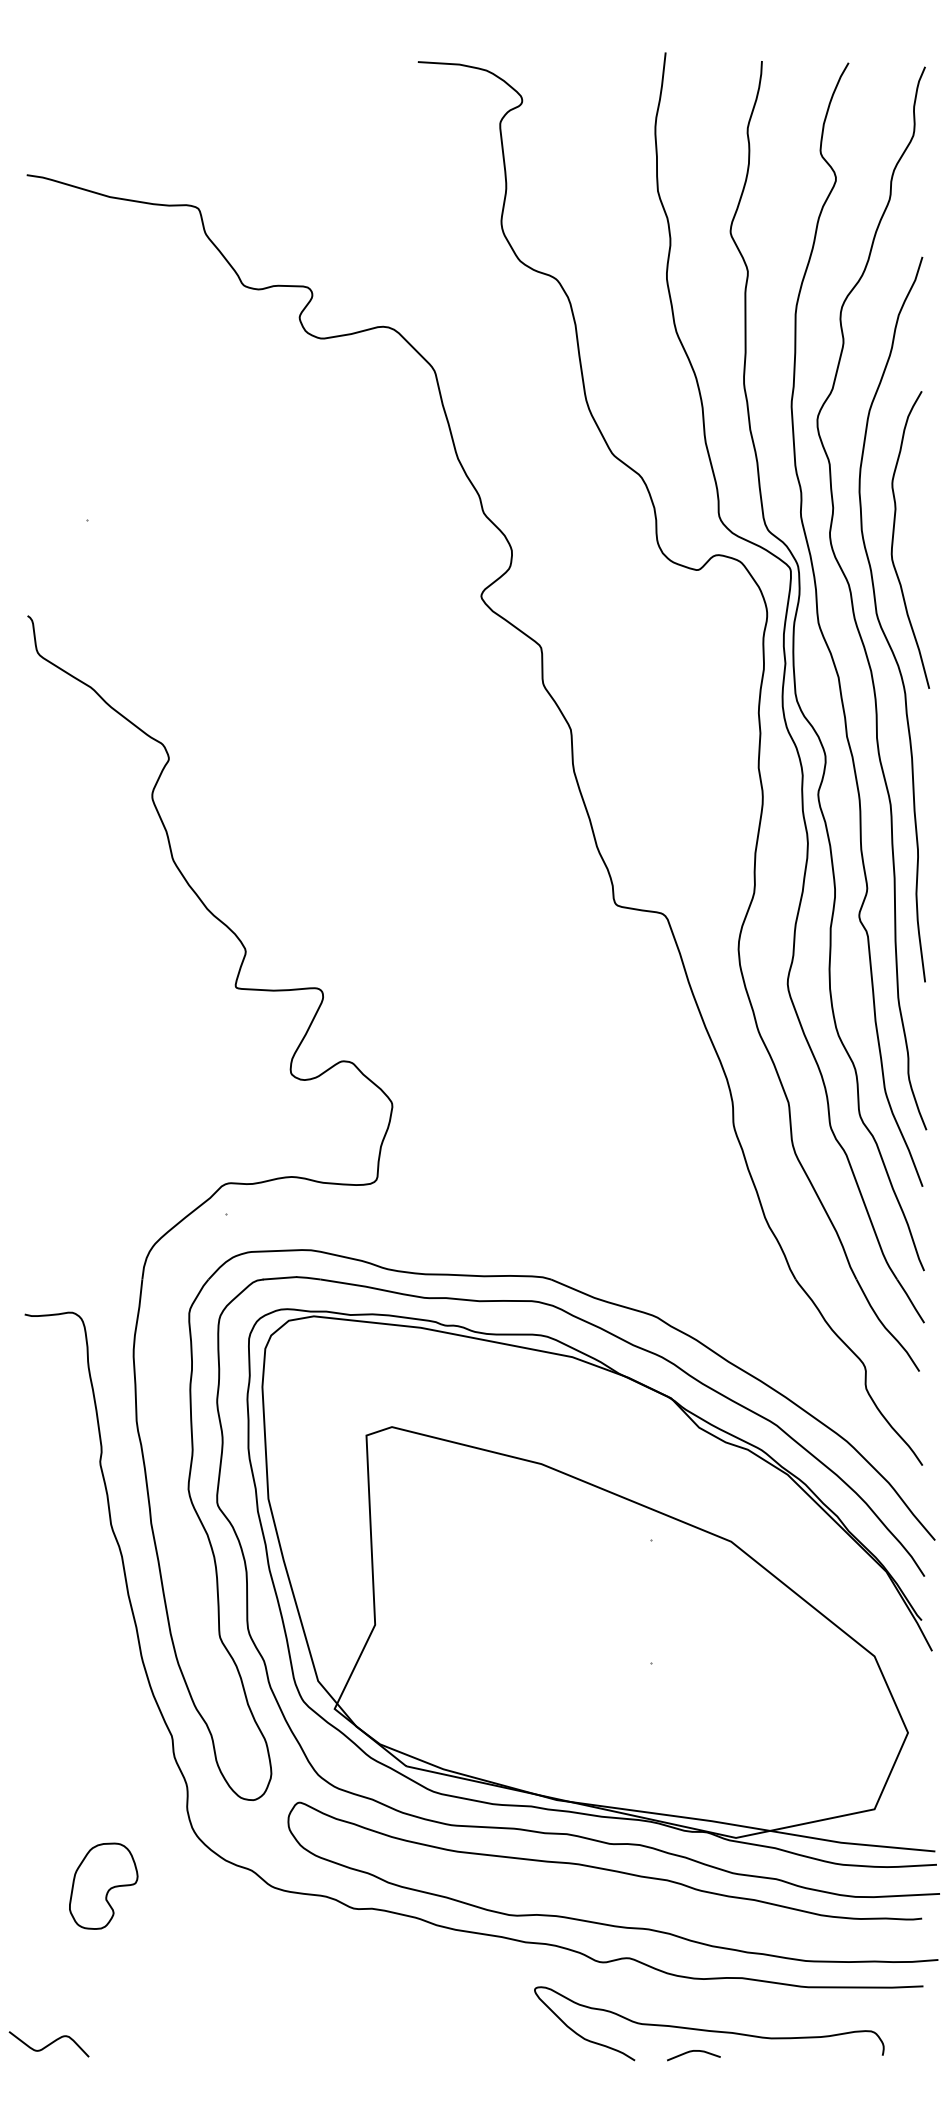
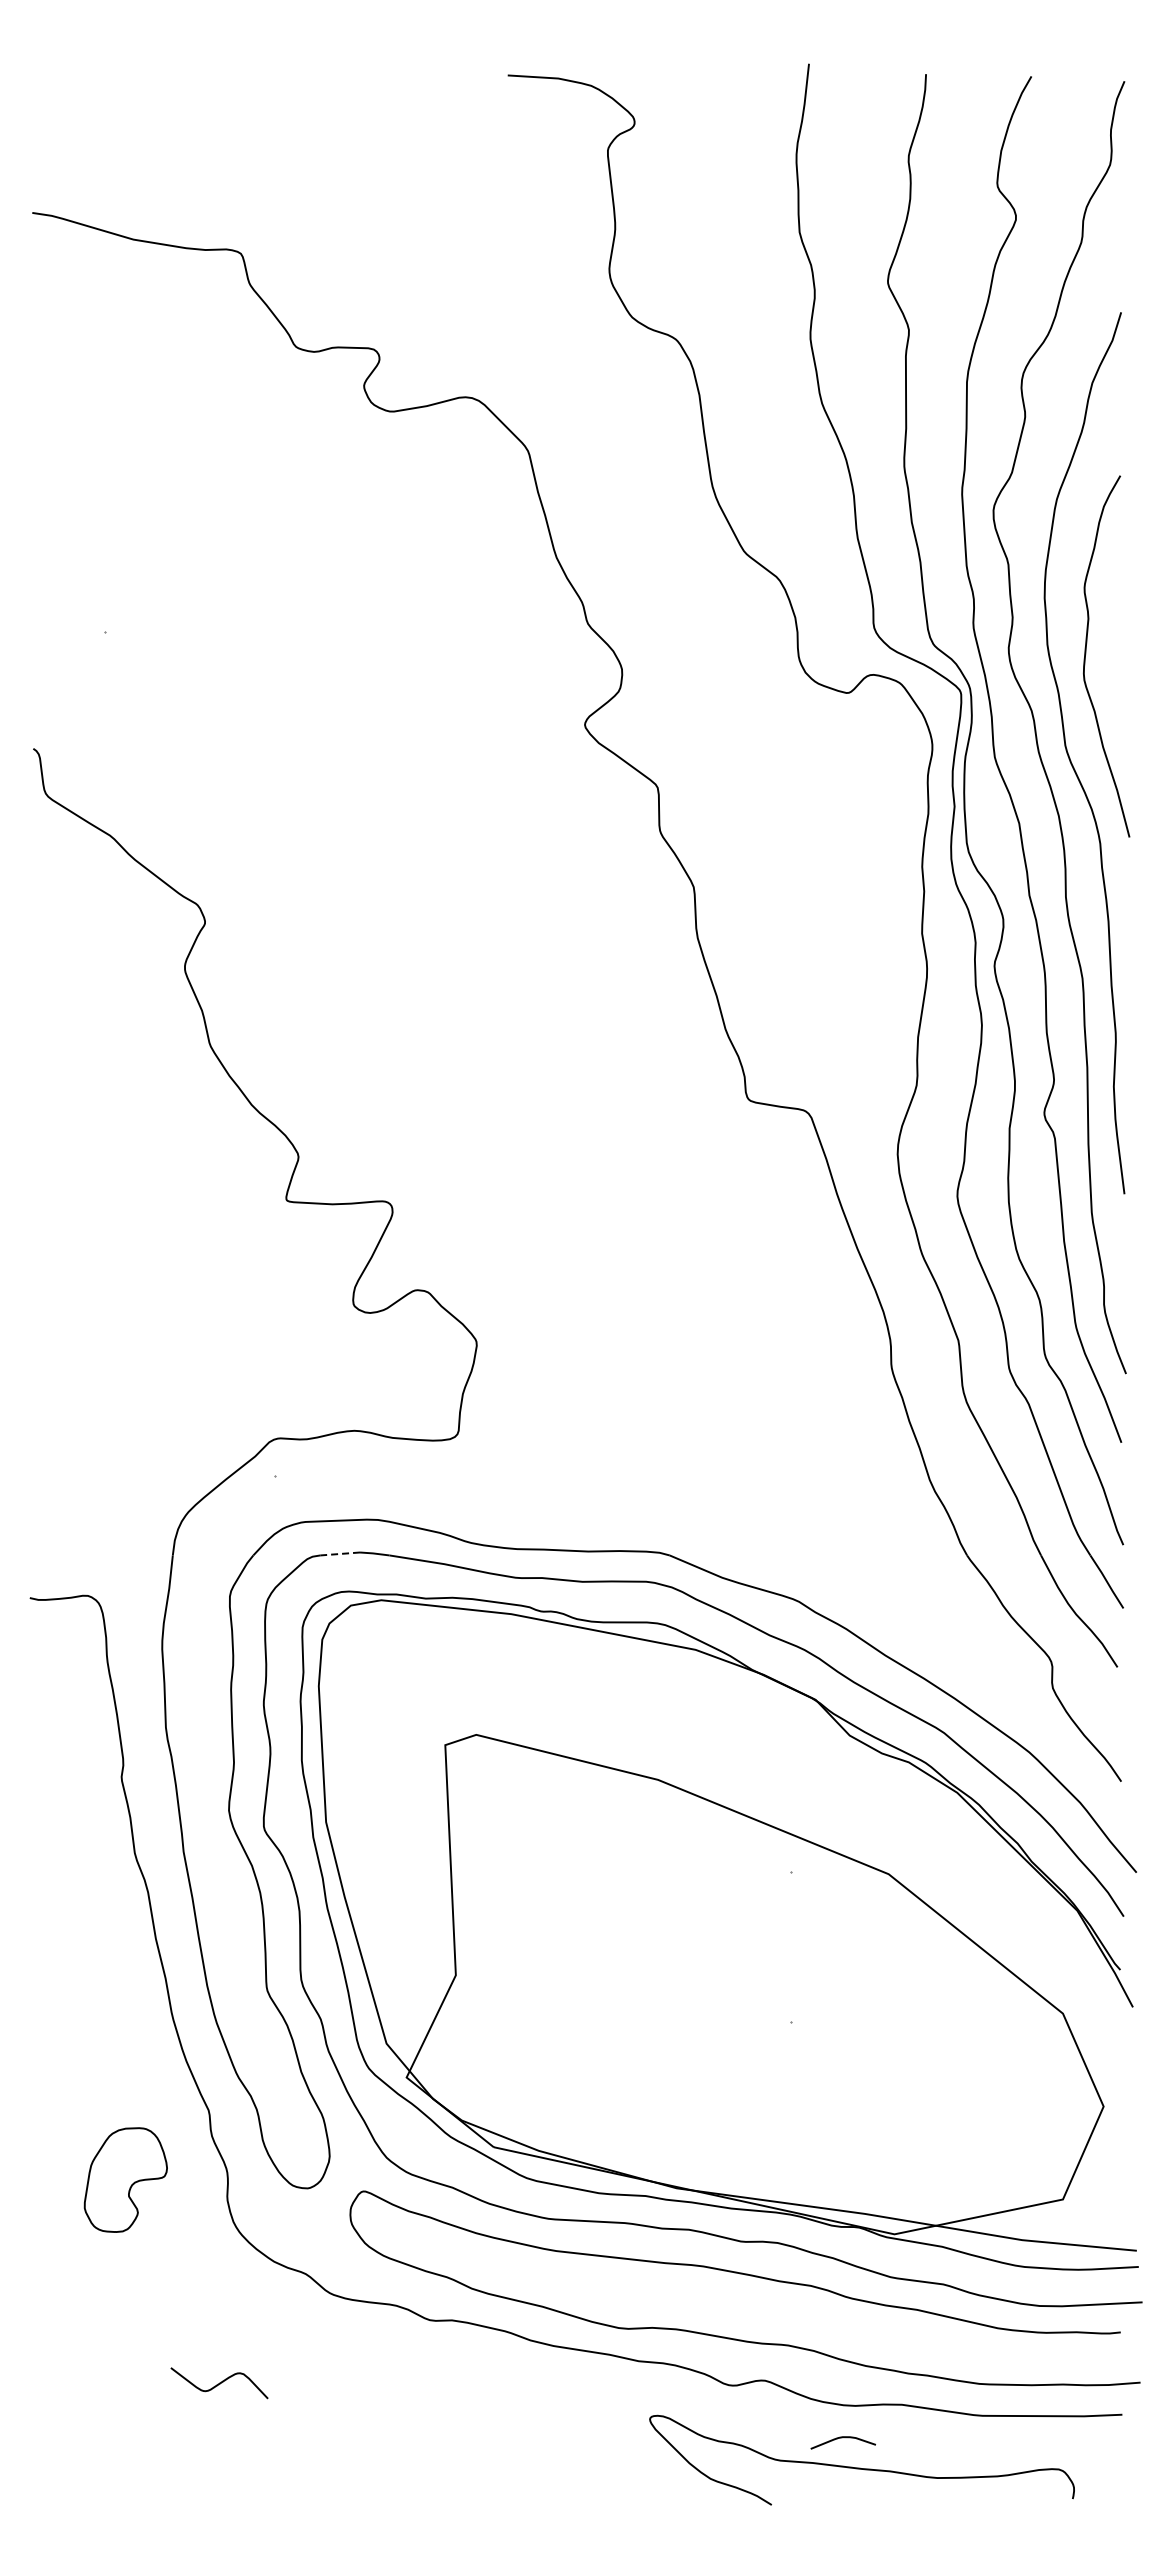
line: (280, 1277) -> (340, 1553), solid -> dashed
part: (103, 1885) -> (125, 2179), moved
curve: (49, 2044) -> (219, 2383), moved
curve: (693, 2051) -> (842, 2438), moved

